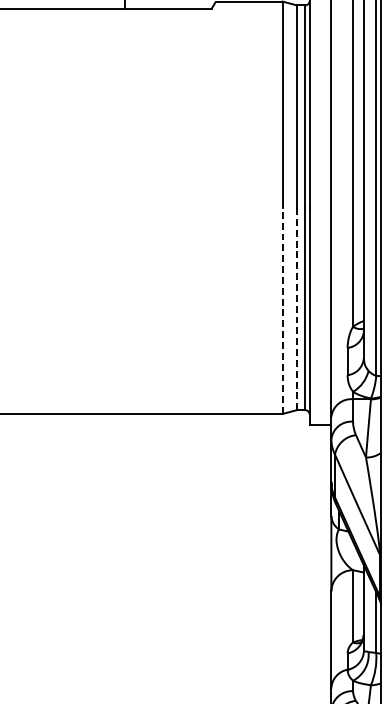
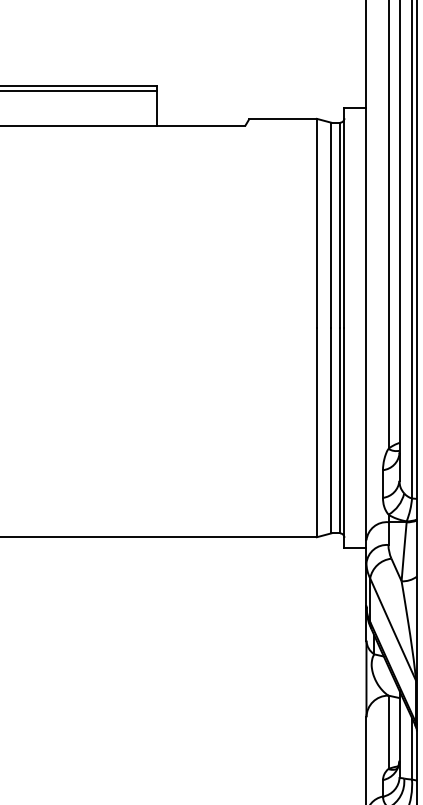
line: (296, 308) -> (331, 430), dashed -> solid
line: (282, 310) -> (316, 432), dashed -> solid

